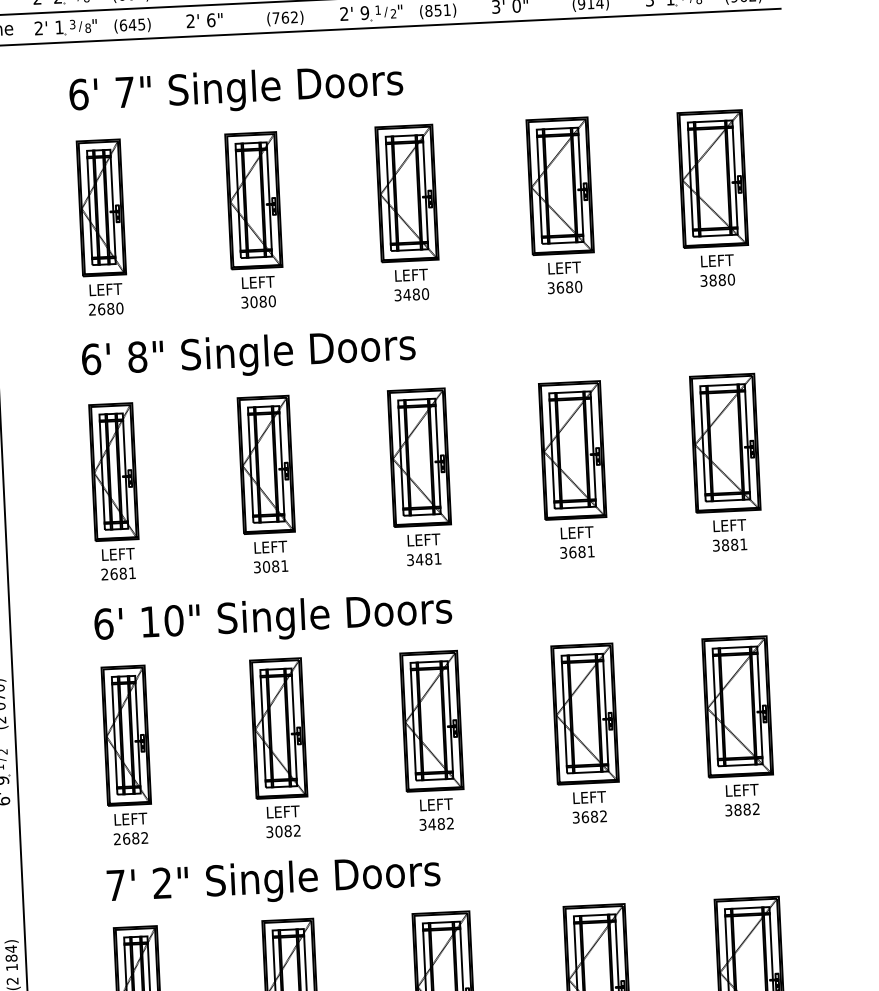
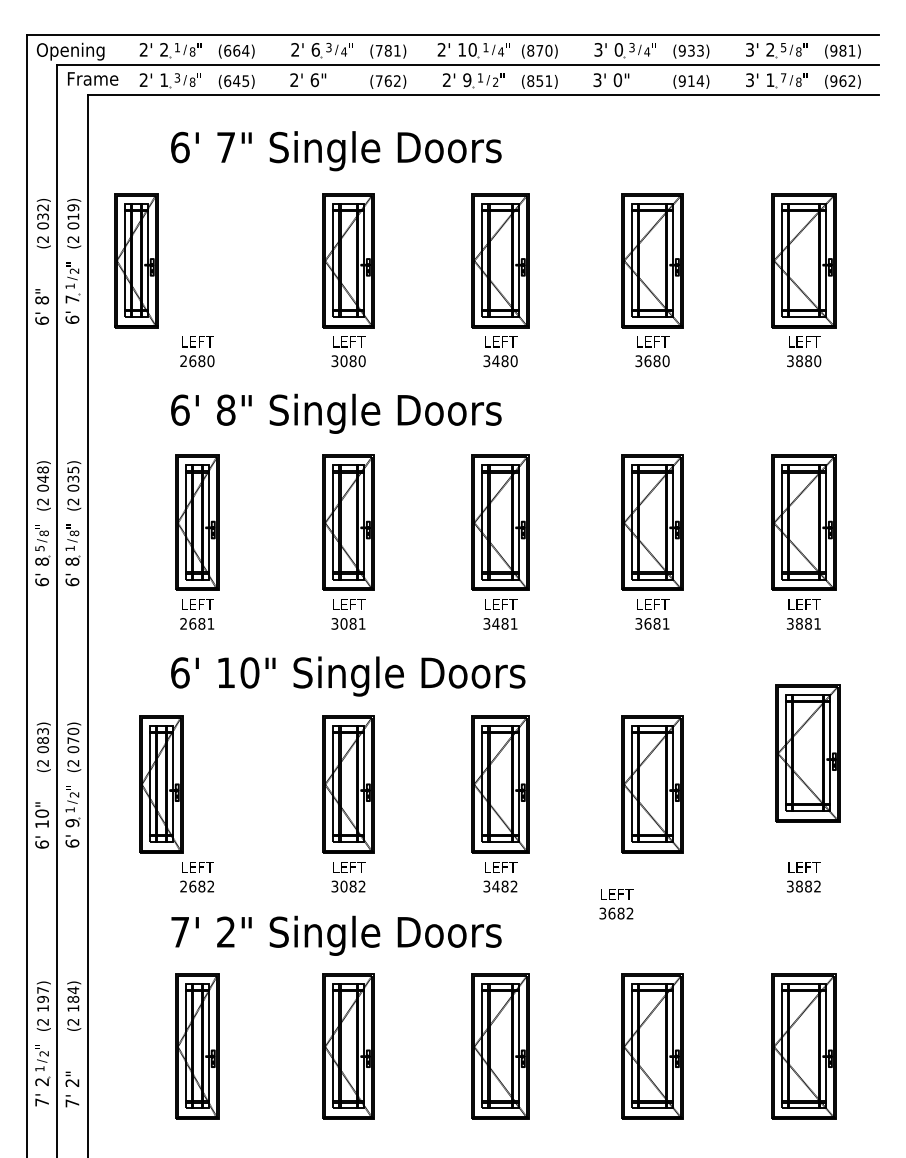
part: (101, 207) -> (136, 260), moved
part: (737, 706) -> (807, 753), moved
part: (126, 735) -> (161, 784), moved
text: (589, 807) -> (616, 904), moved

